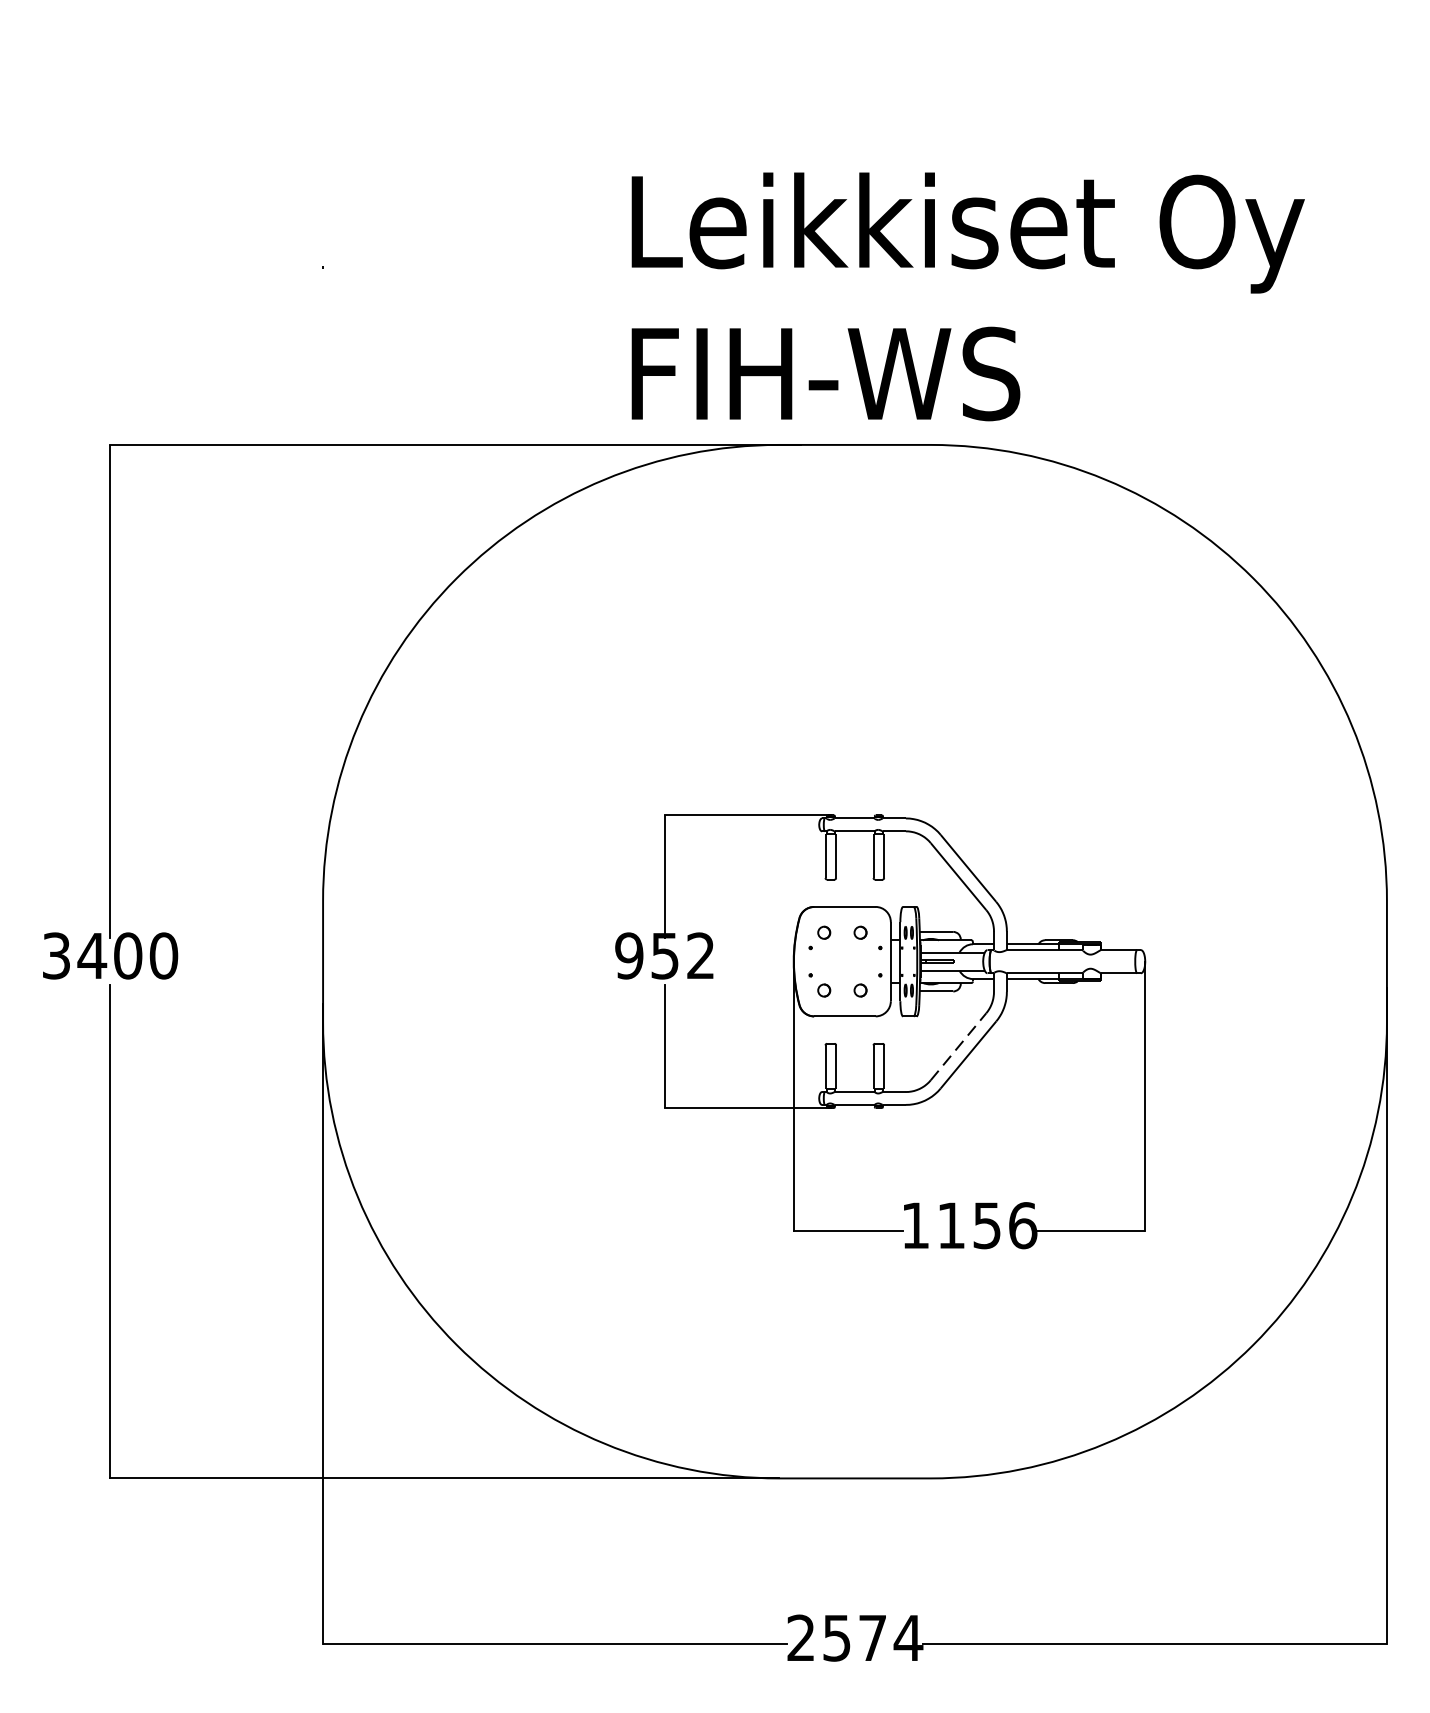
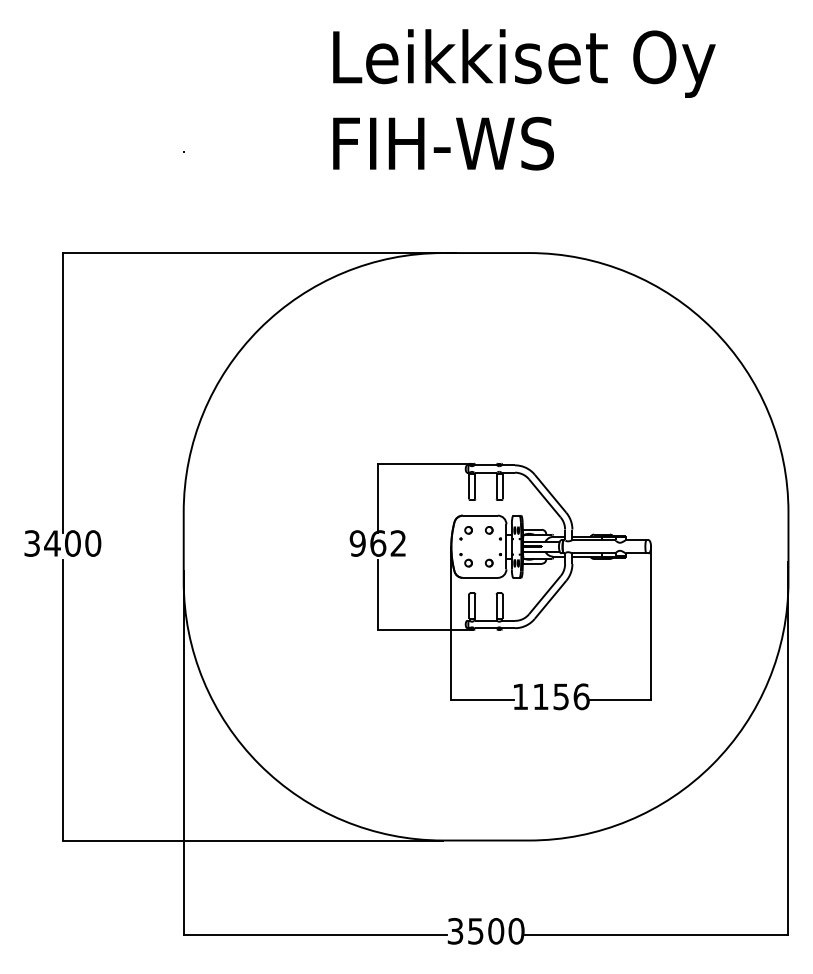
text: (968, 296) -> (524, 99), moved
text: (665, 955) -> (378, 543), 952 -> 962
line: (957, 1047) -> (544, 595), dashed -> solid
text: (853, 1638) -> (485, 931), 2574 -> 3500

